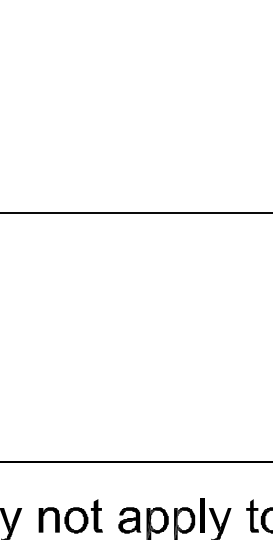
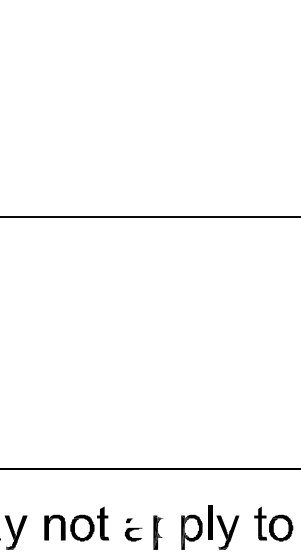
fill: (130, 519) -> (137, 527), removed
fill: (159, 519) -> (166, 527), removed

